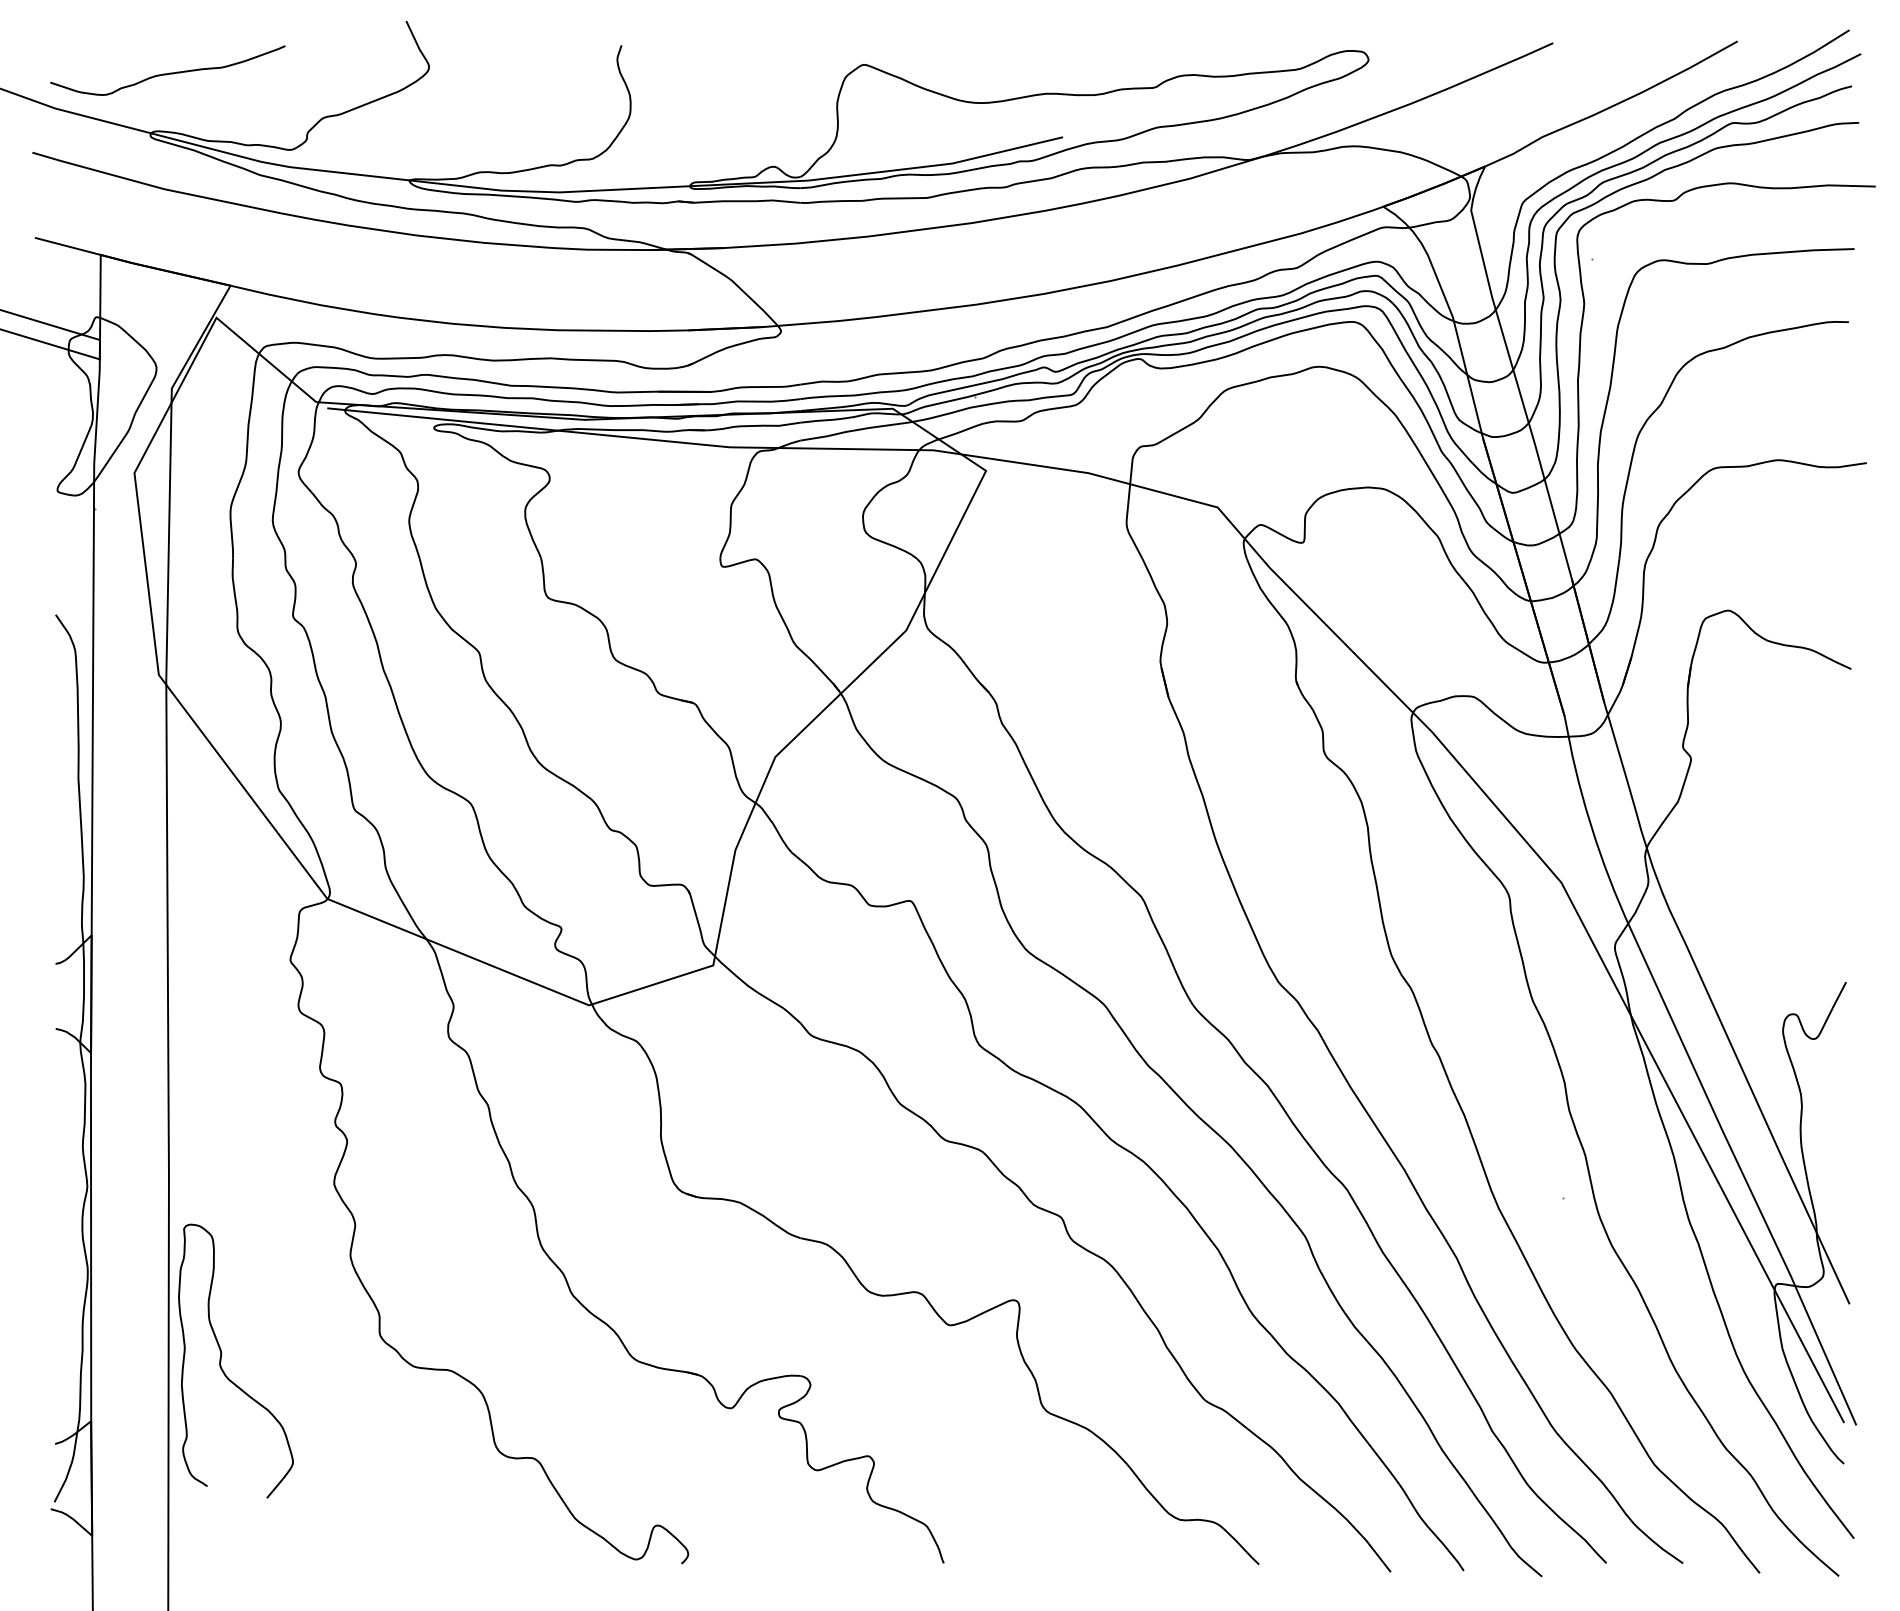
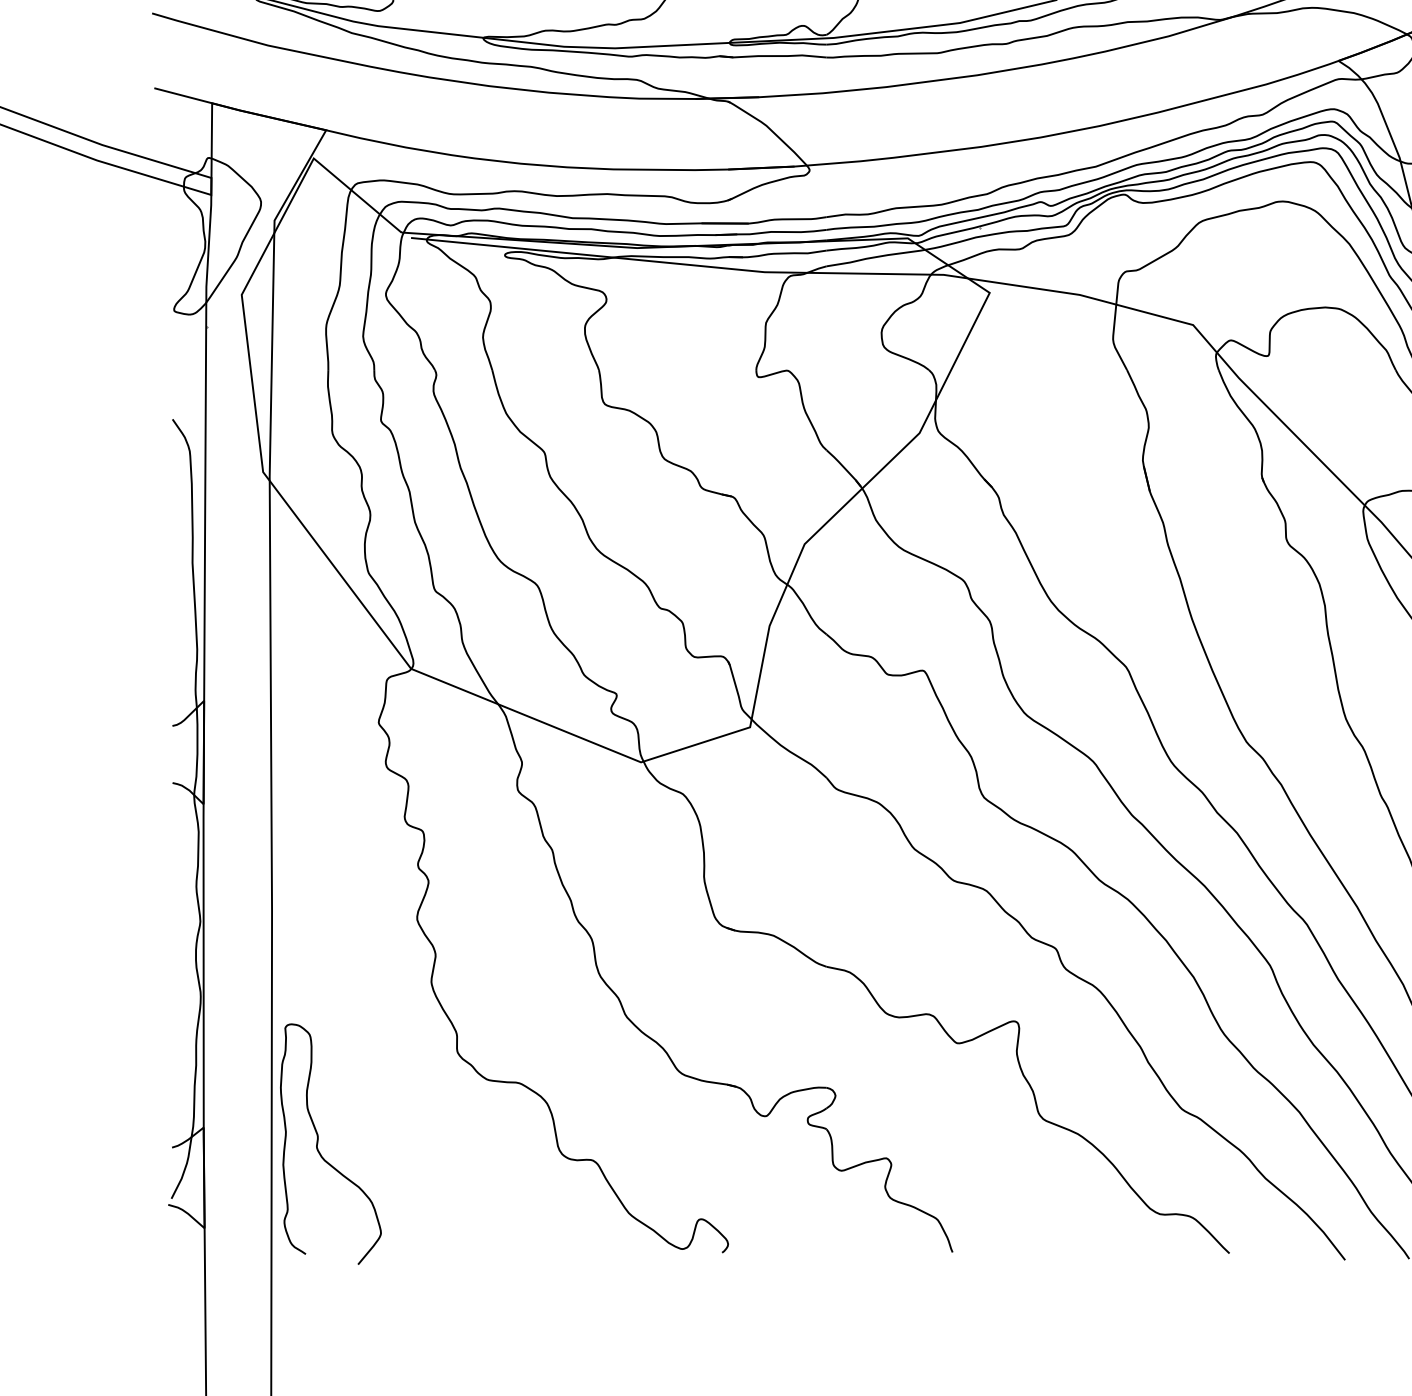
curve: (221, 1360) -> (318, 1143), moved

